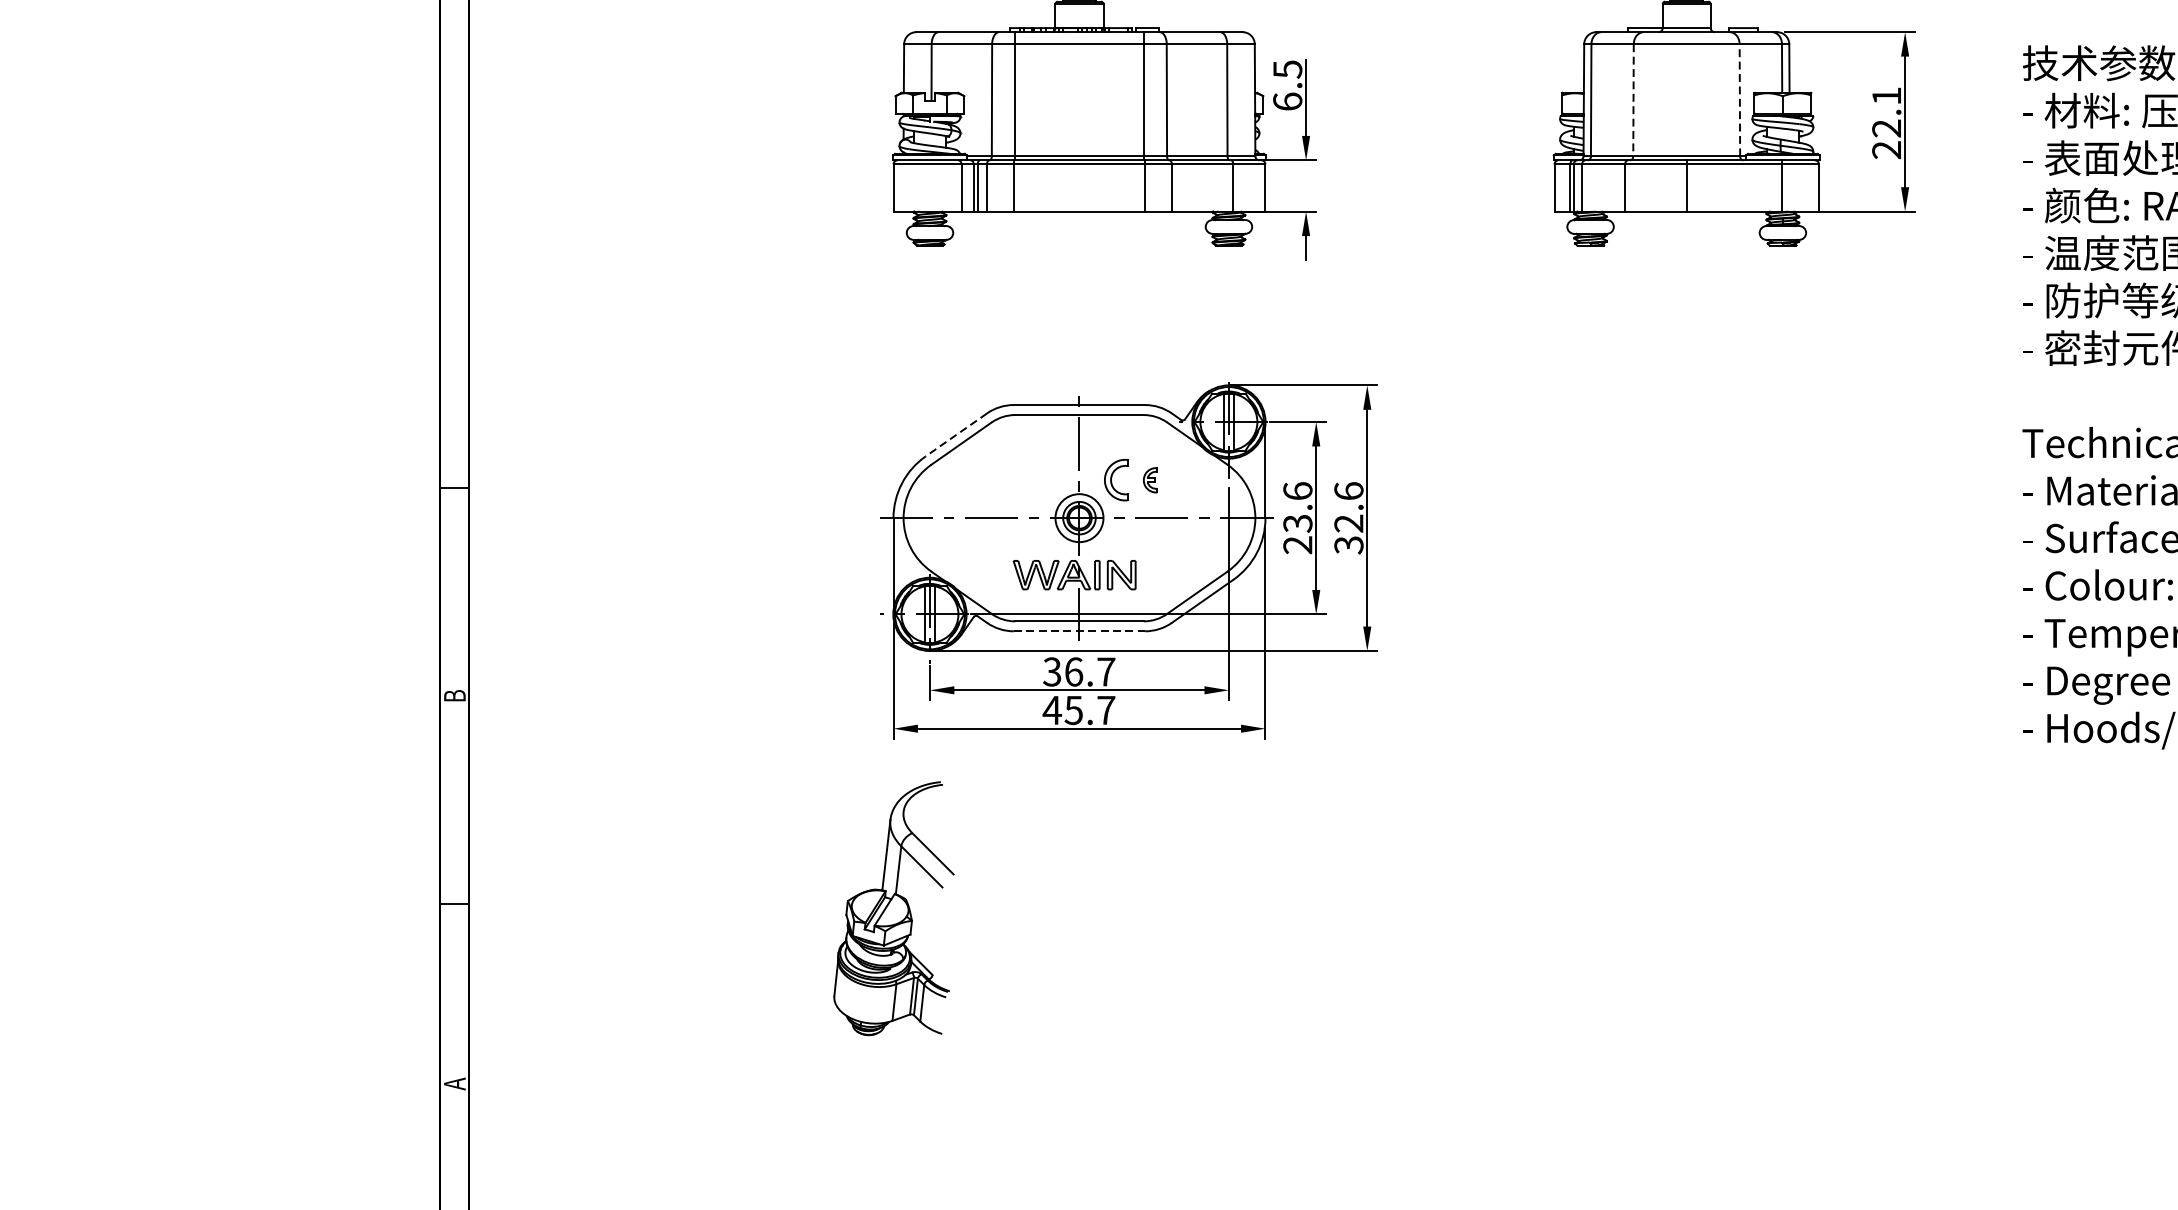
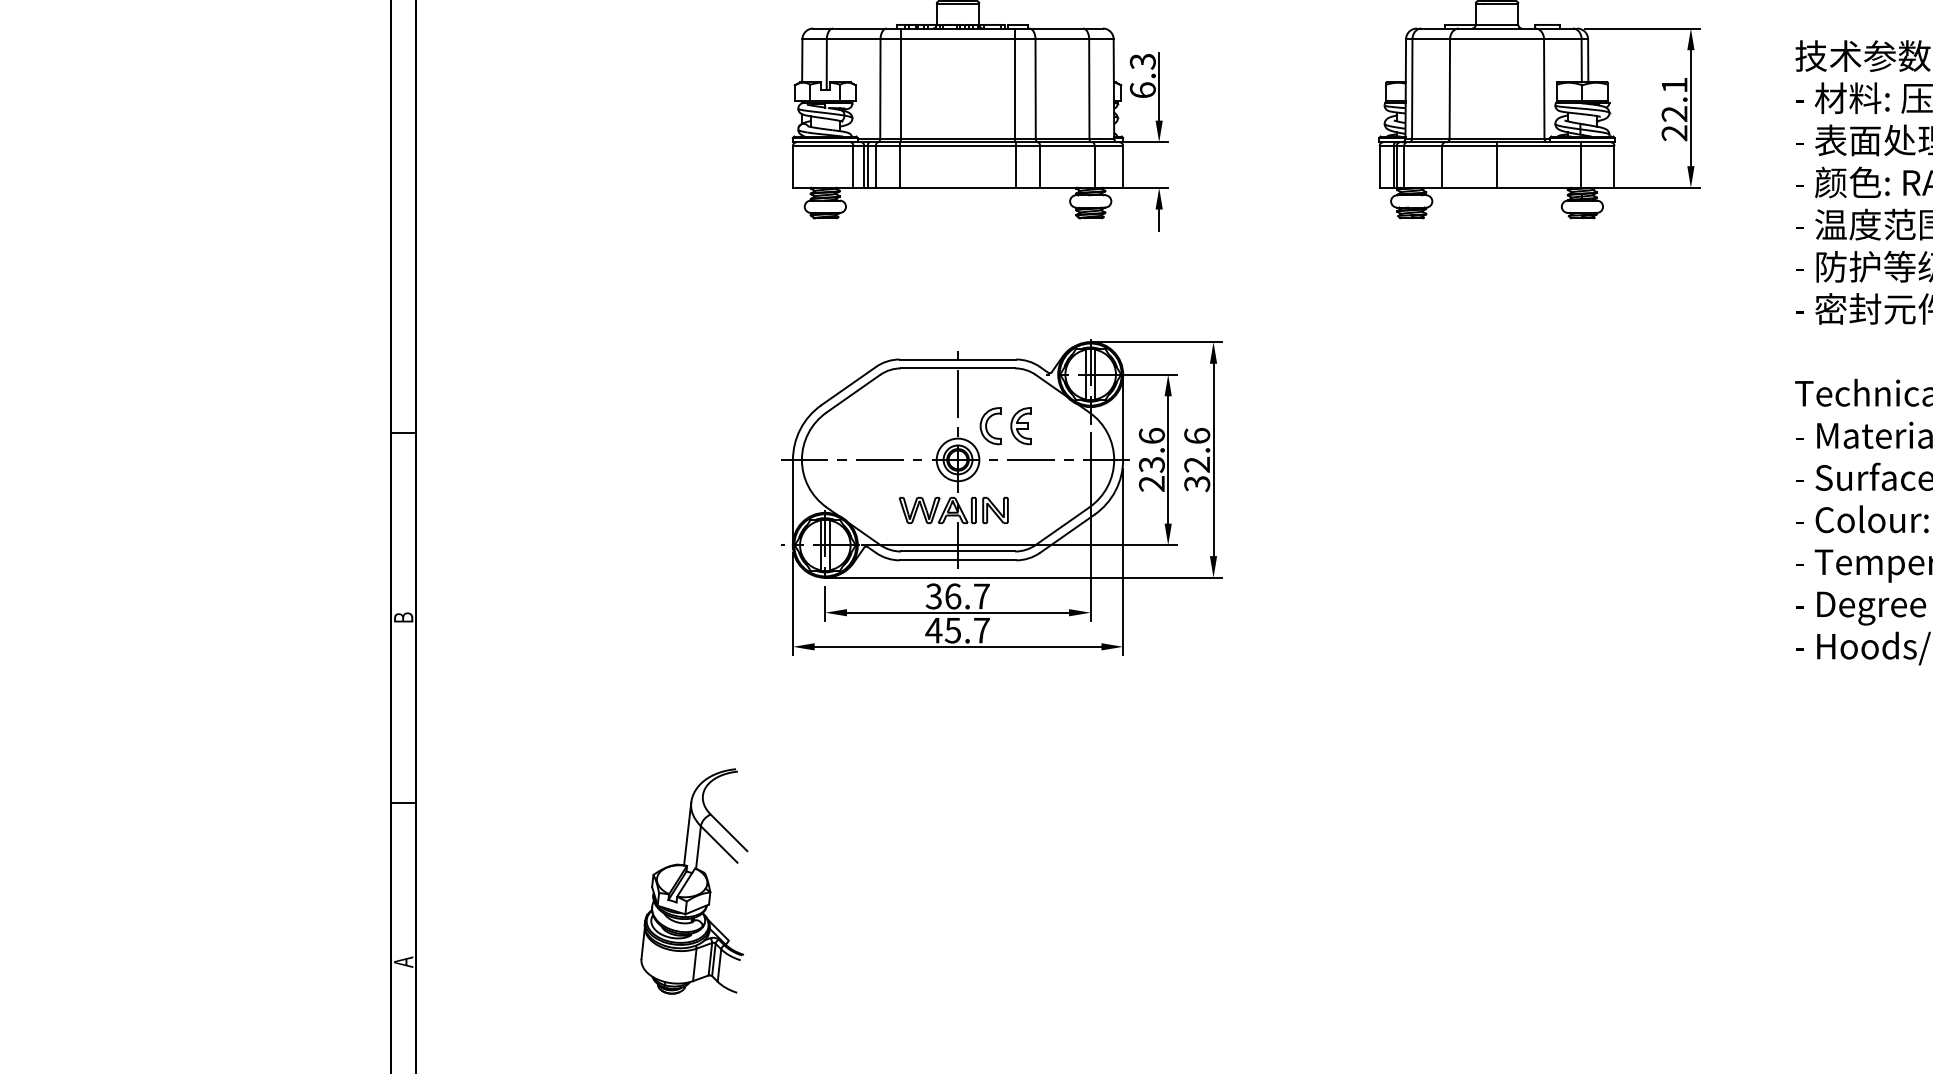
text: (1287, 69) -> (1142, 61), 6.5 -> 6.3
line: (1633, 100) -> (1449, 89), dashed -> solid
line: (1740, 100) -> (1544, 89), dashed -> solid
line: (956, 435) -> (848, 386), dashed -> solid
part: (1149, 480) -> (1020, 426), size x1.67
line: (1079, 631) -> (958, 560), dashed -> solid
part: (894, 908) -> (694, 881), moved

